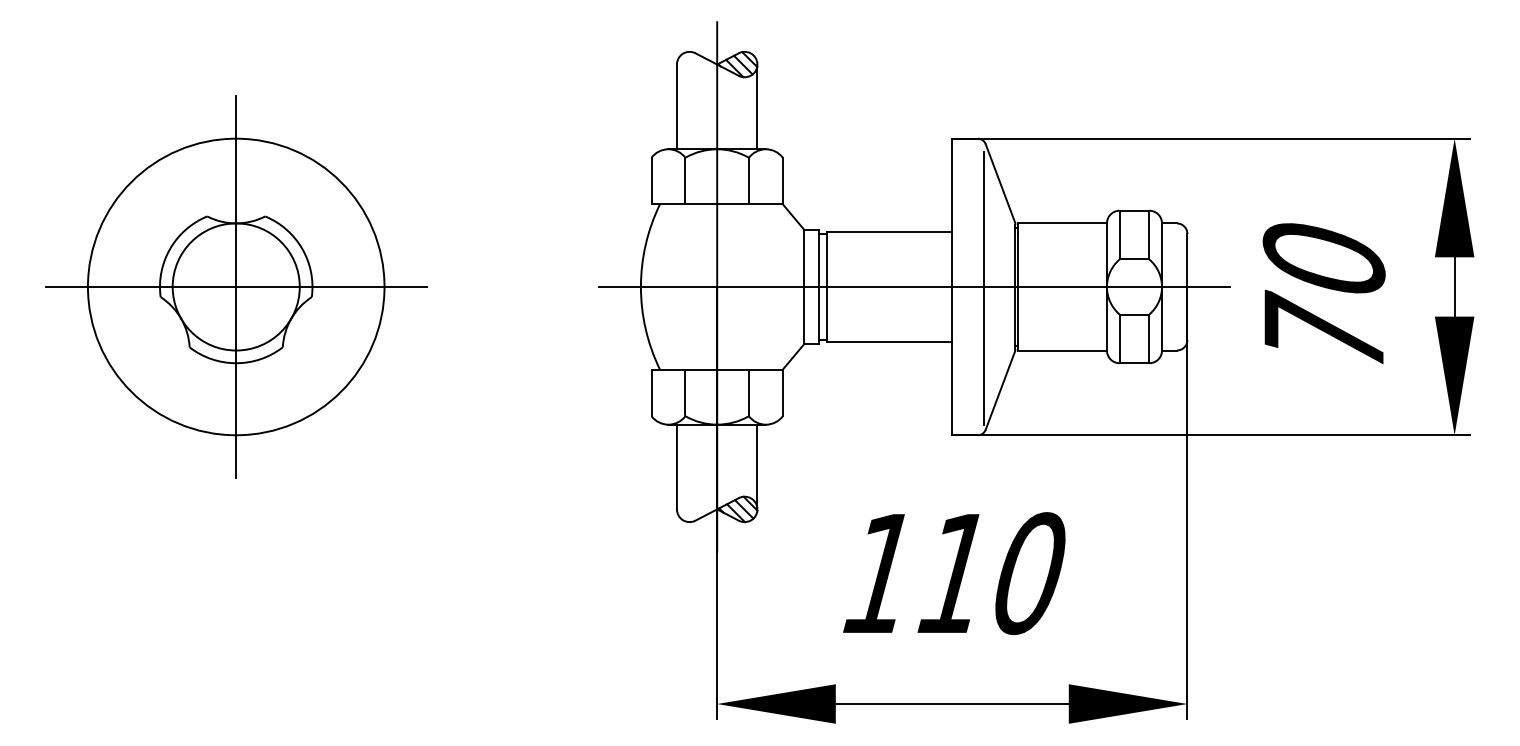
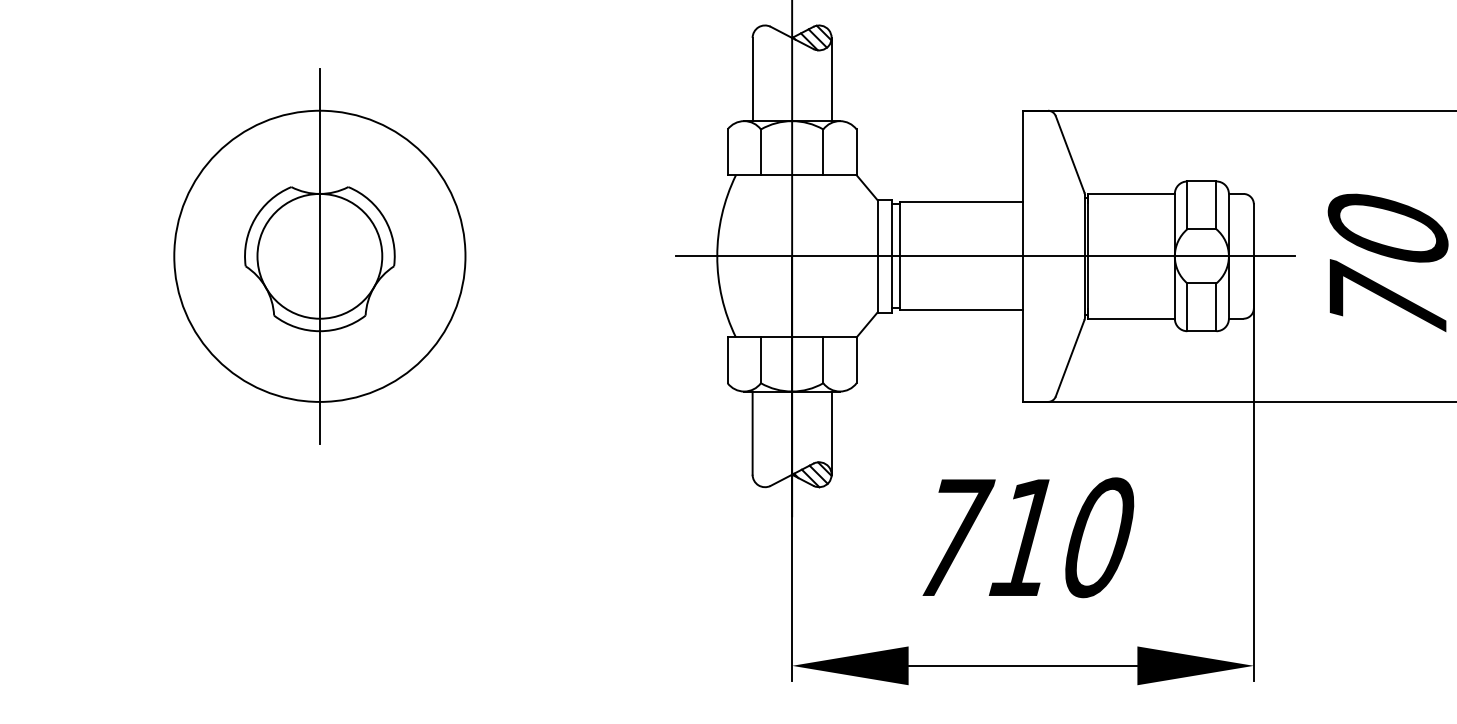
line: (235, 286) -> (319, 255), removed
line: (983, 288) -> (1053, 257), removed
text: (883, 573) -> (955, 537), 110 -> 710

